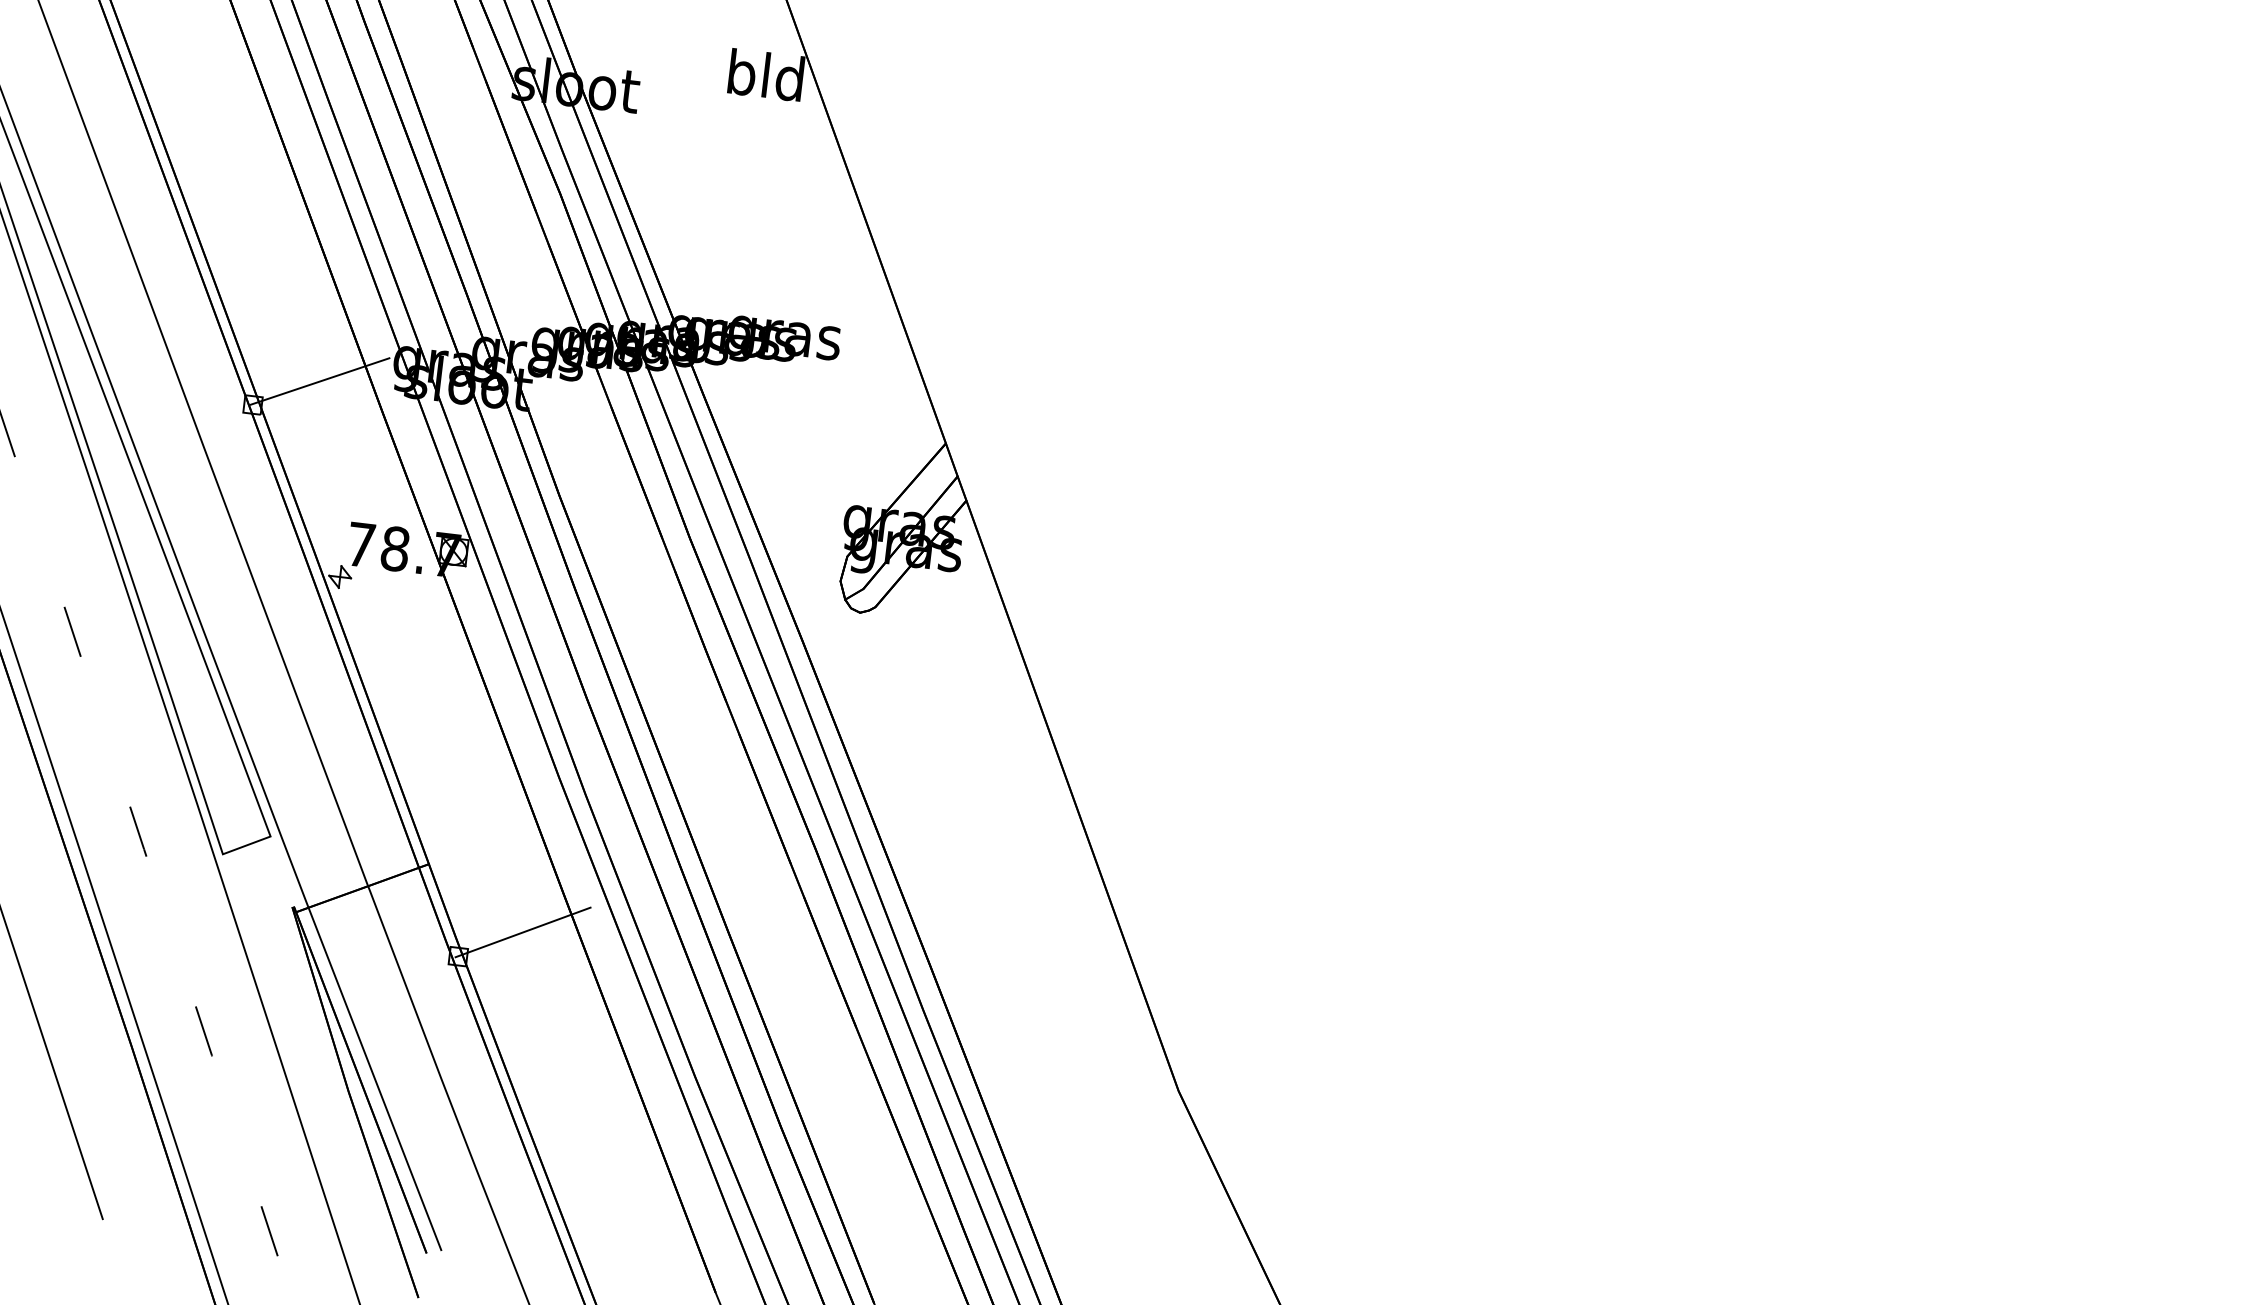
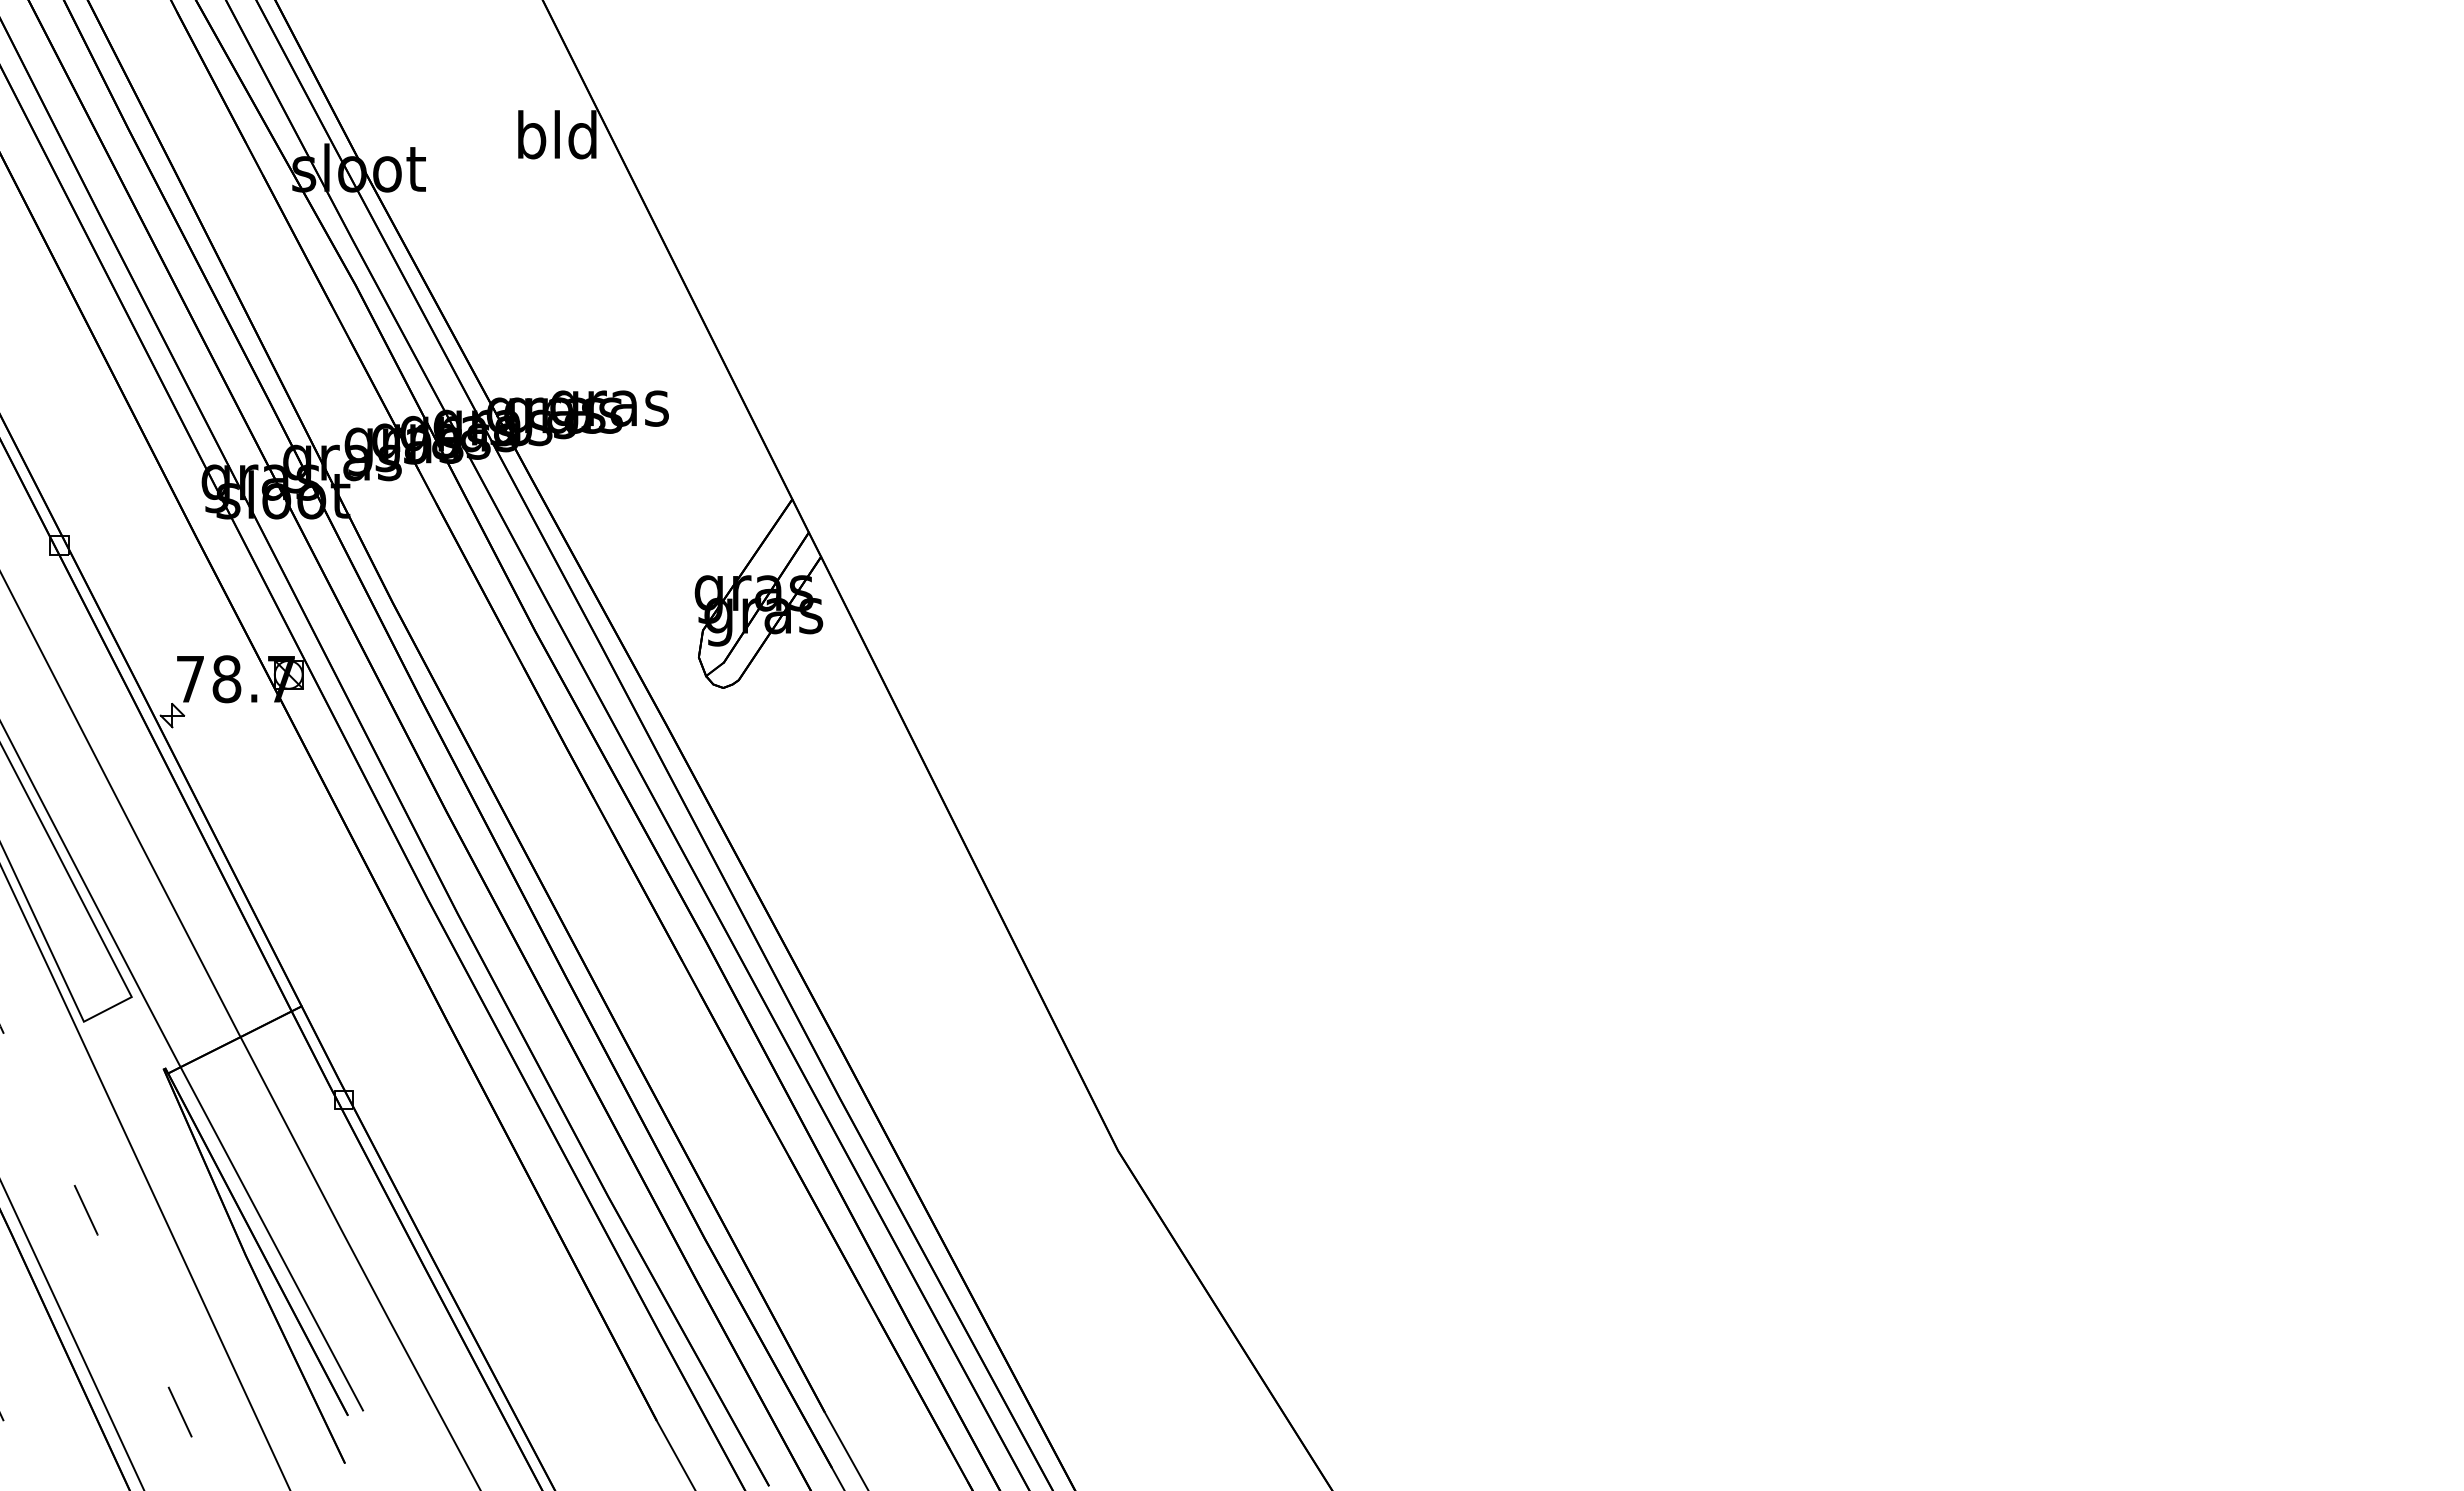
line: (319, 381) -> (126, 512), removed
line: (523, 931) -> (409, 1065), removed

